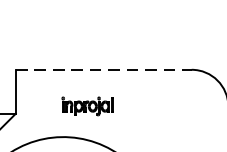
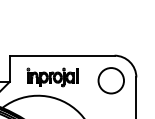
line: (104, 69) -> (62, 55), dashed -> solid
part: (87, 106) -> (52, 77), size x1.67
circle: (184, 111) -> (110, 80), added

